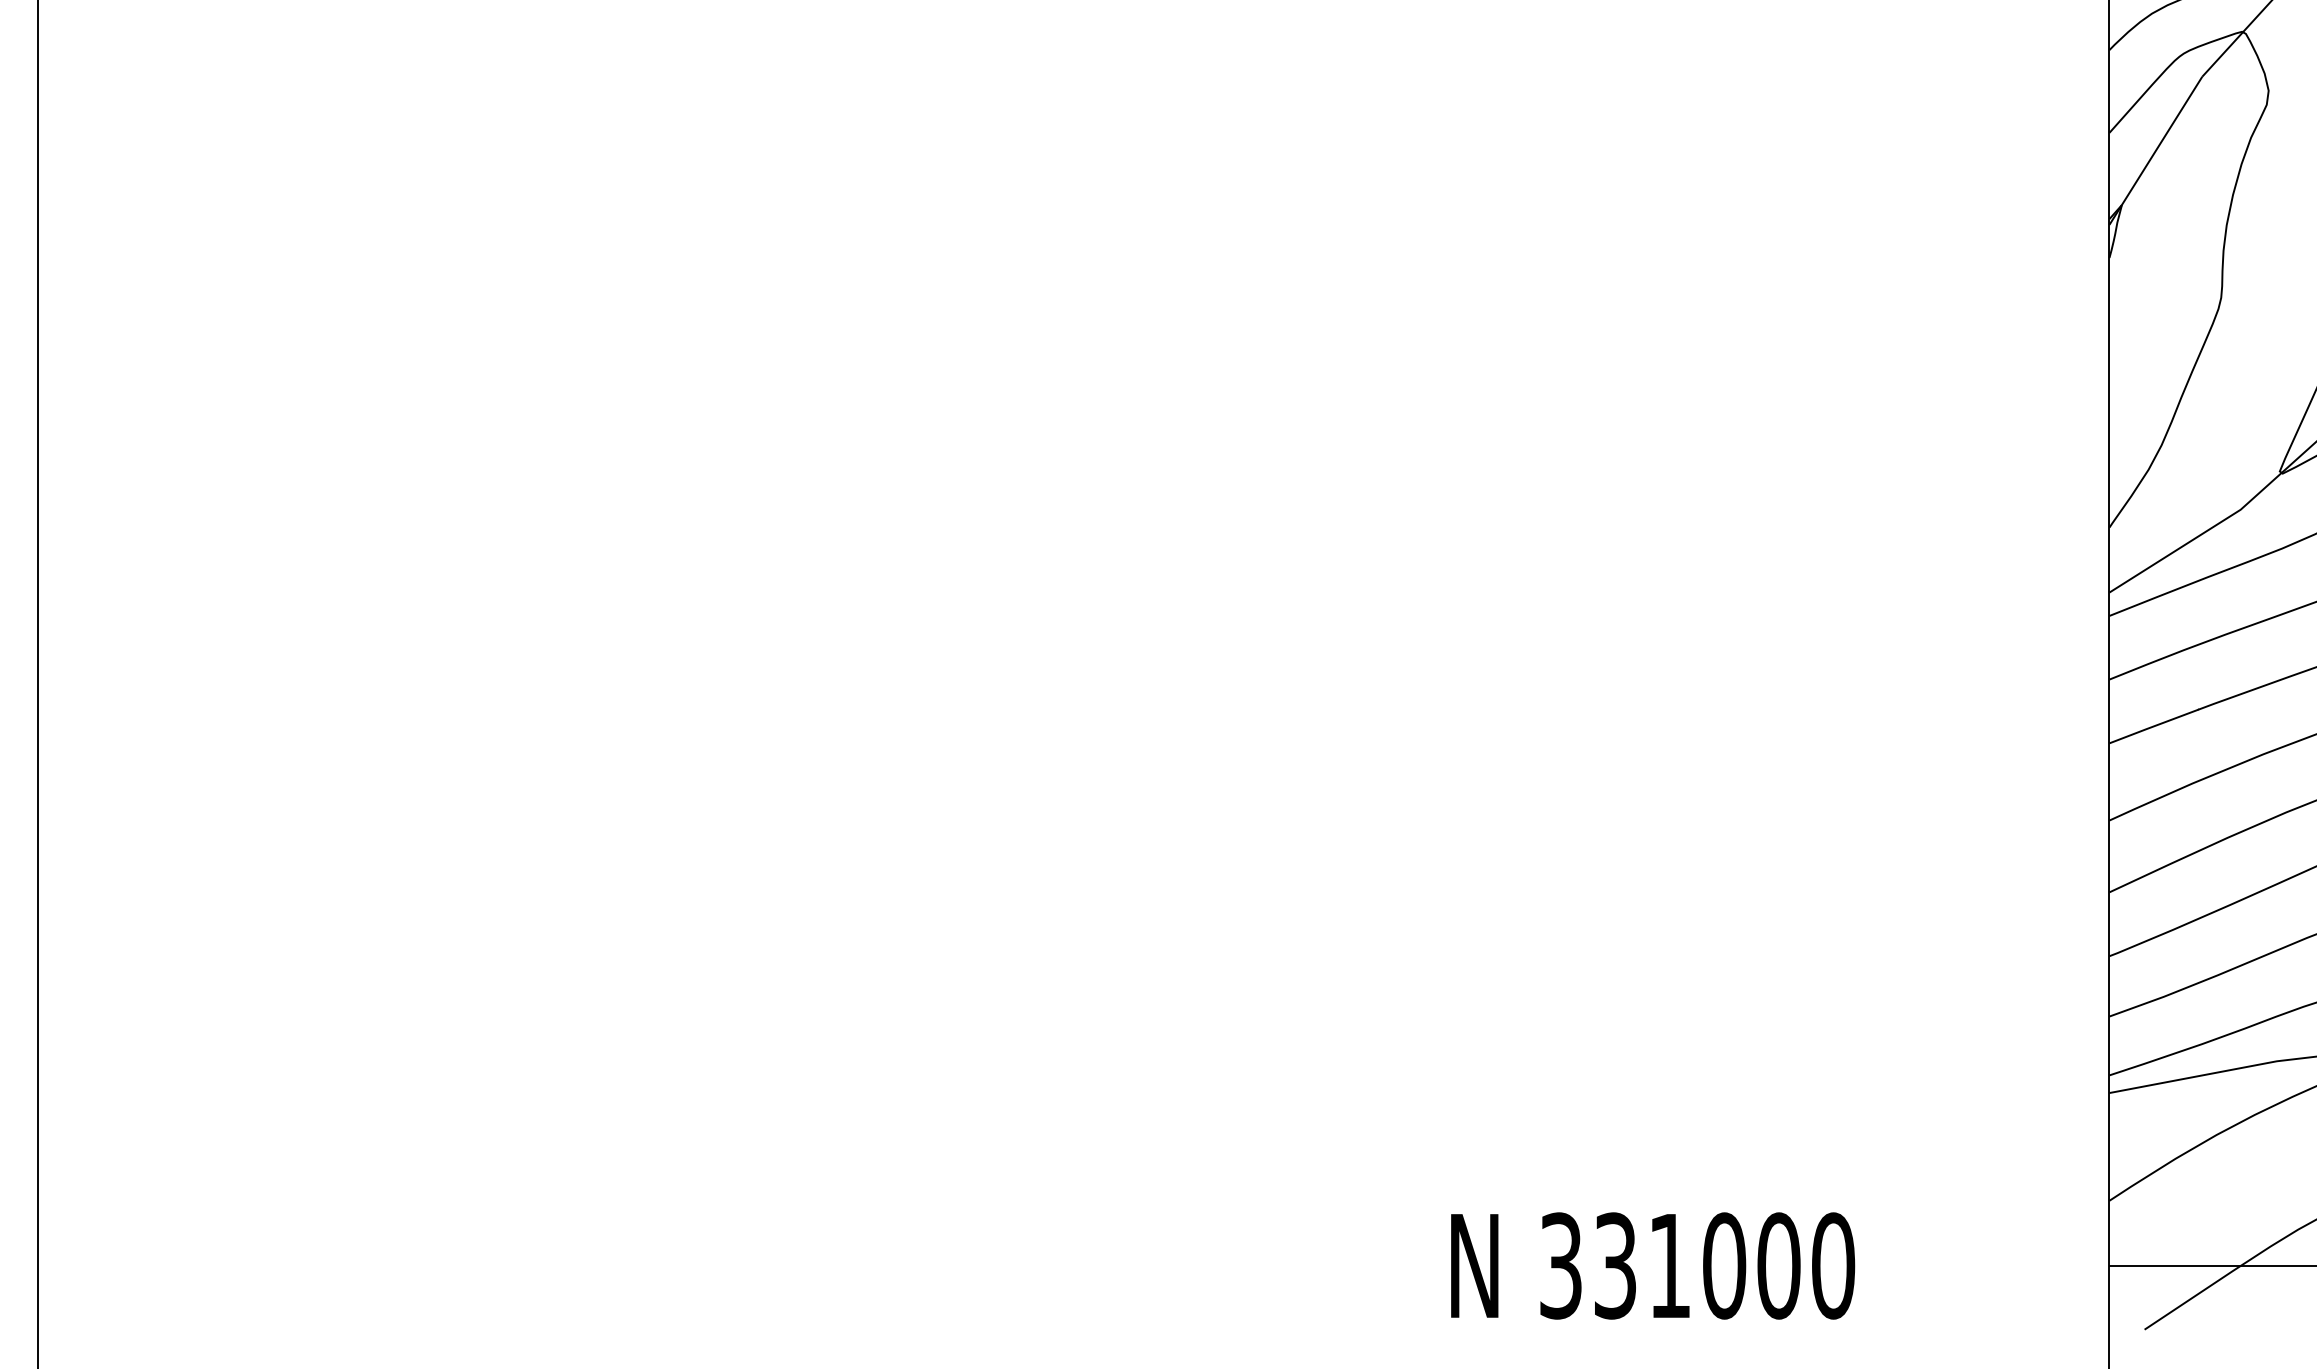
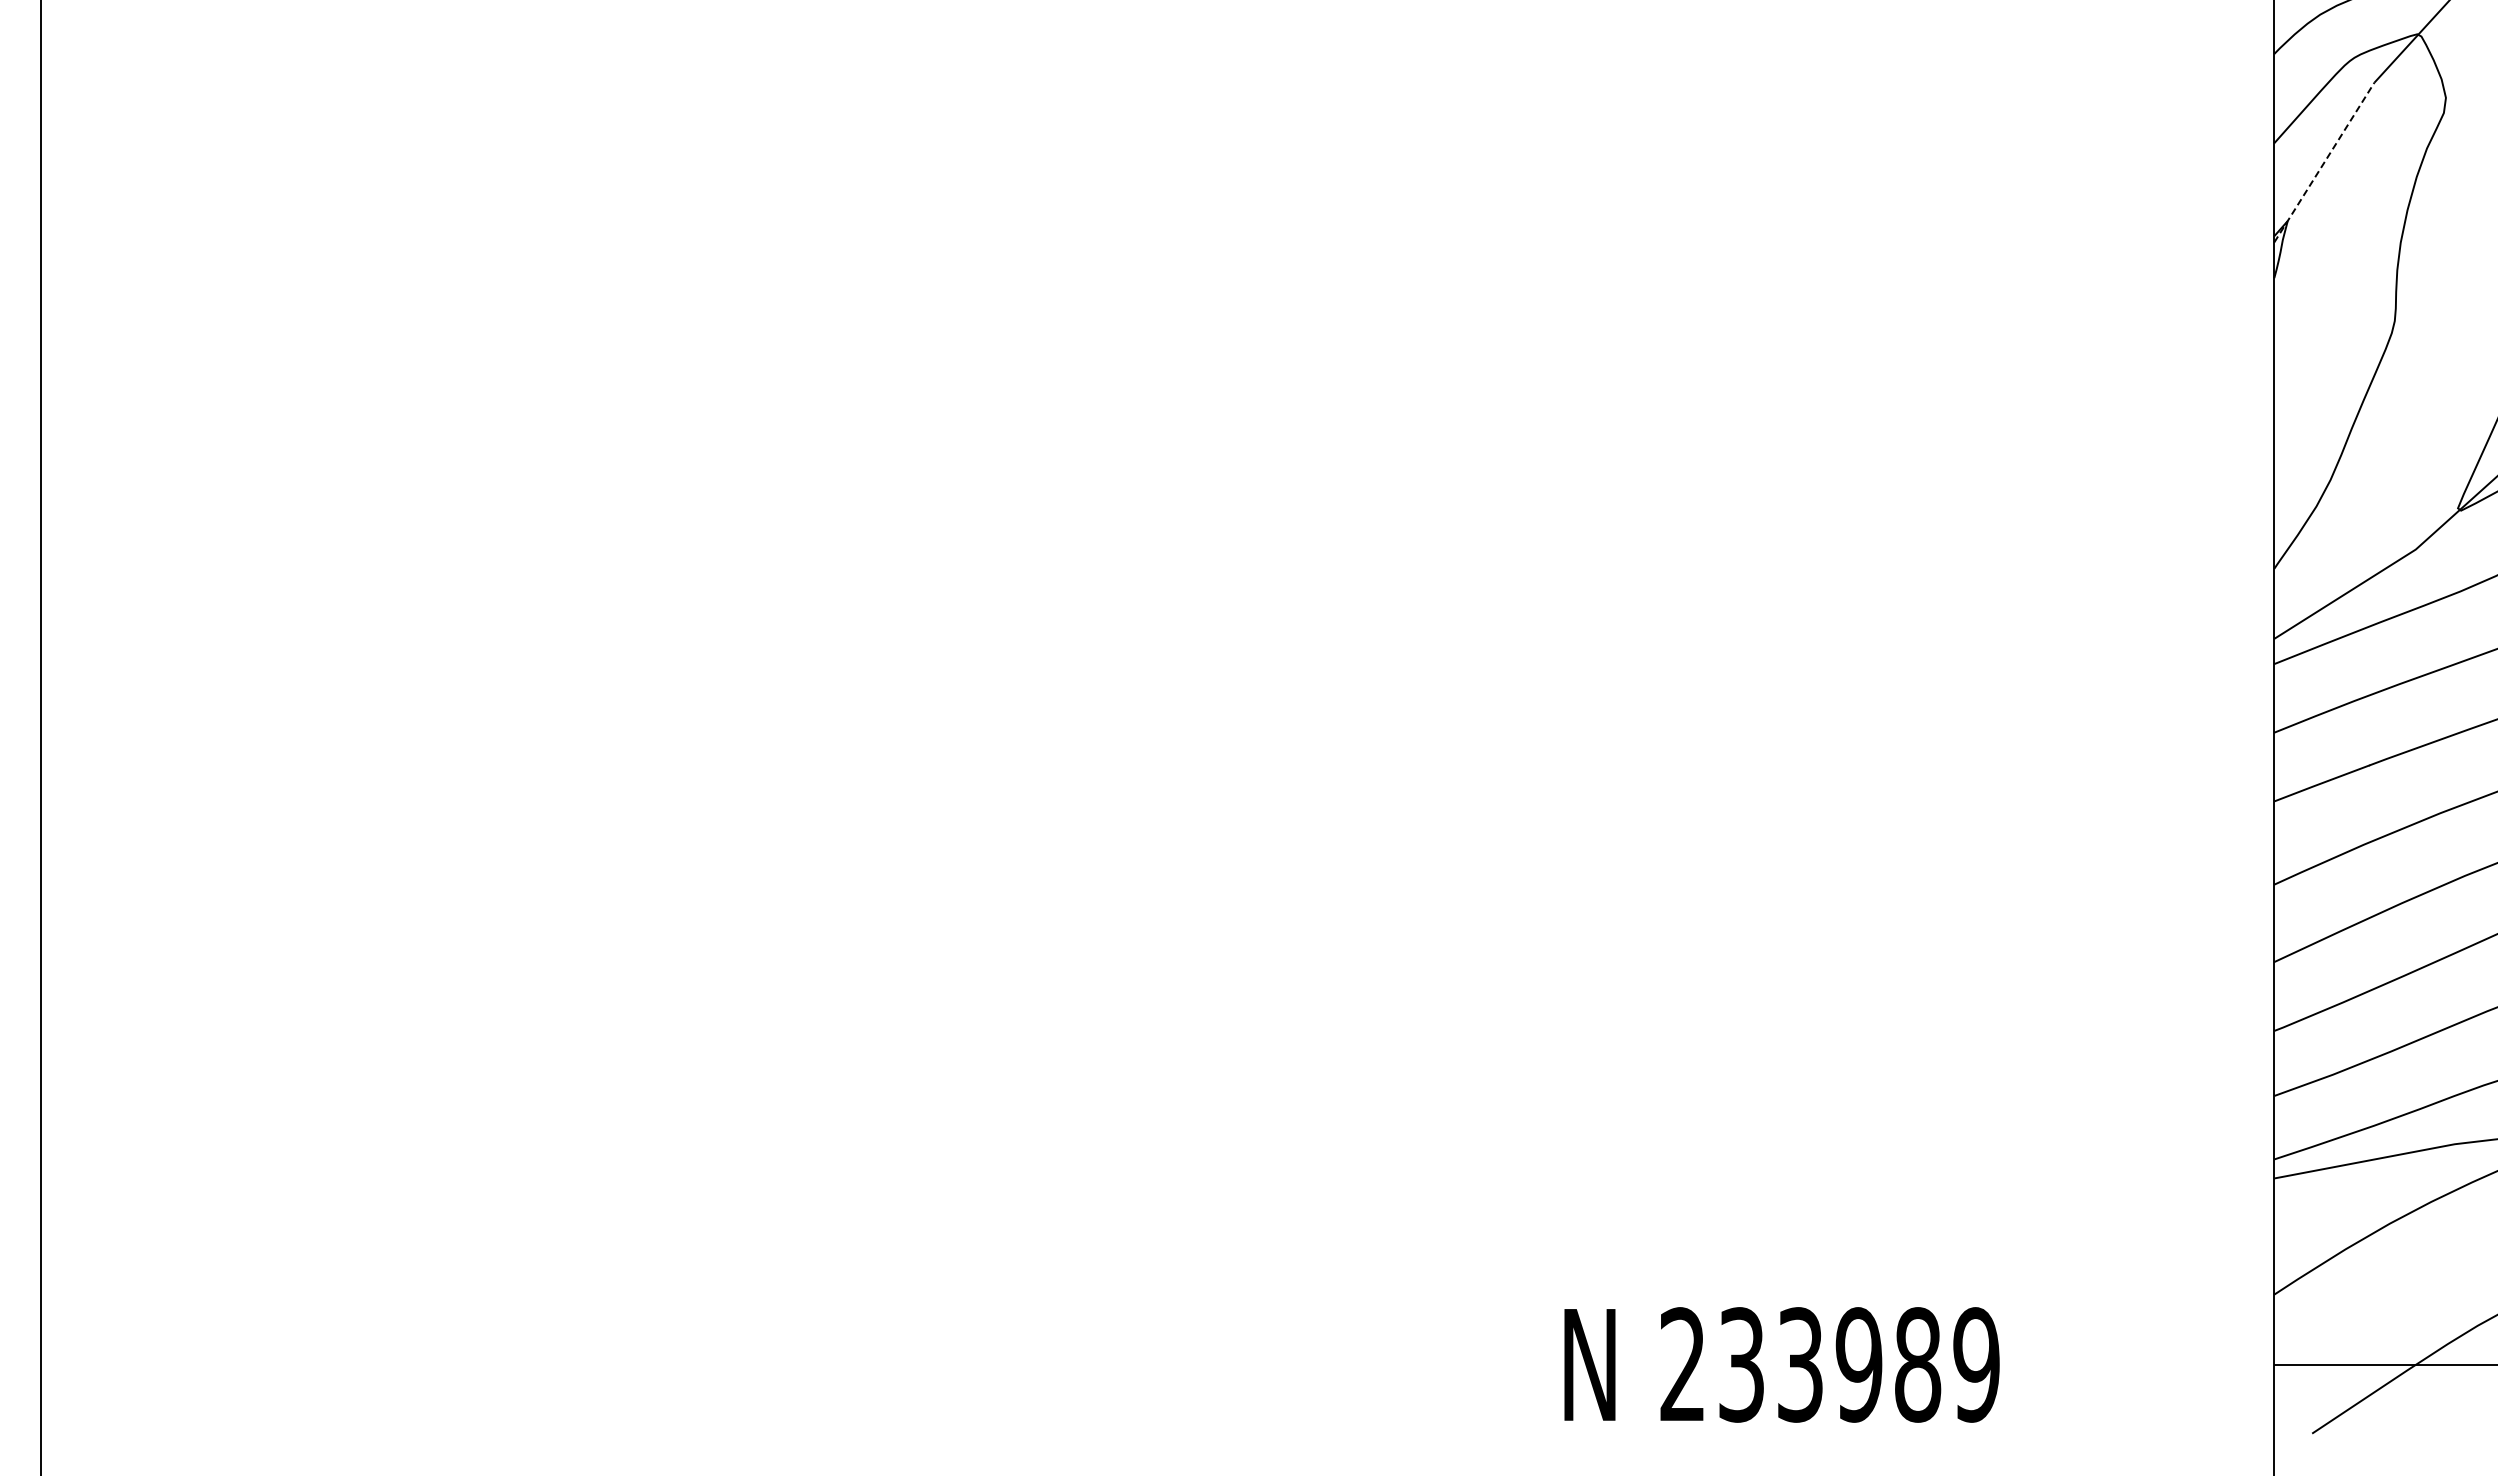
line: (2156, 150) -> (2324, 162), solid -> dashed
text: (1697, 1265) -> (1830, 1364), 331000 -> 233989

